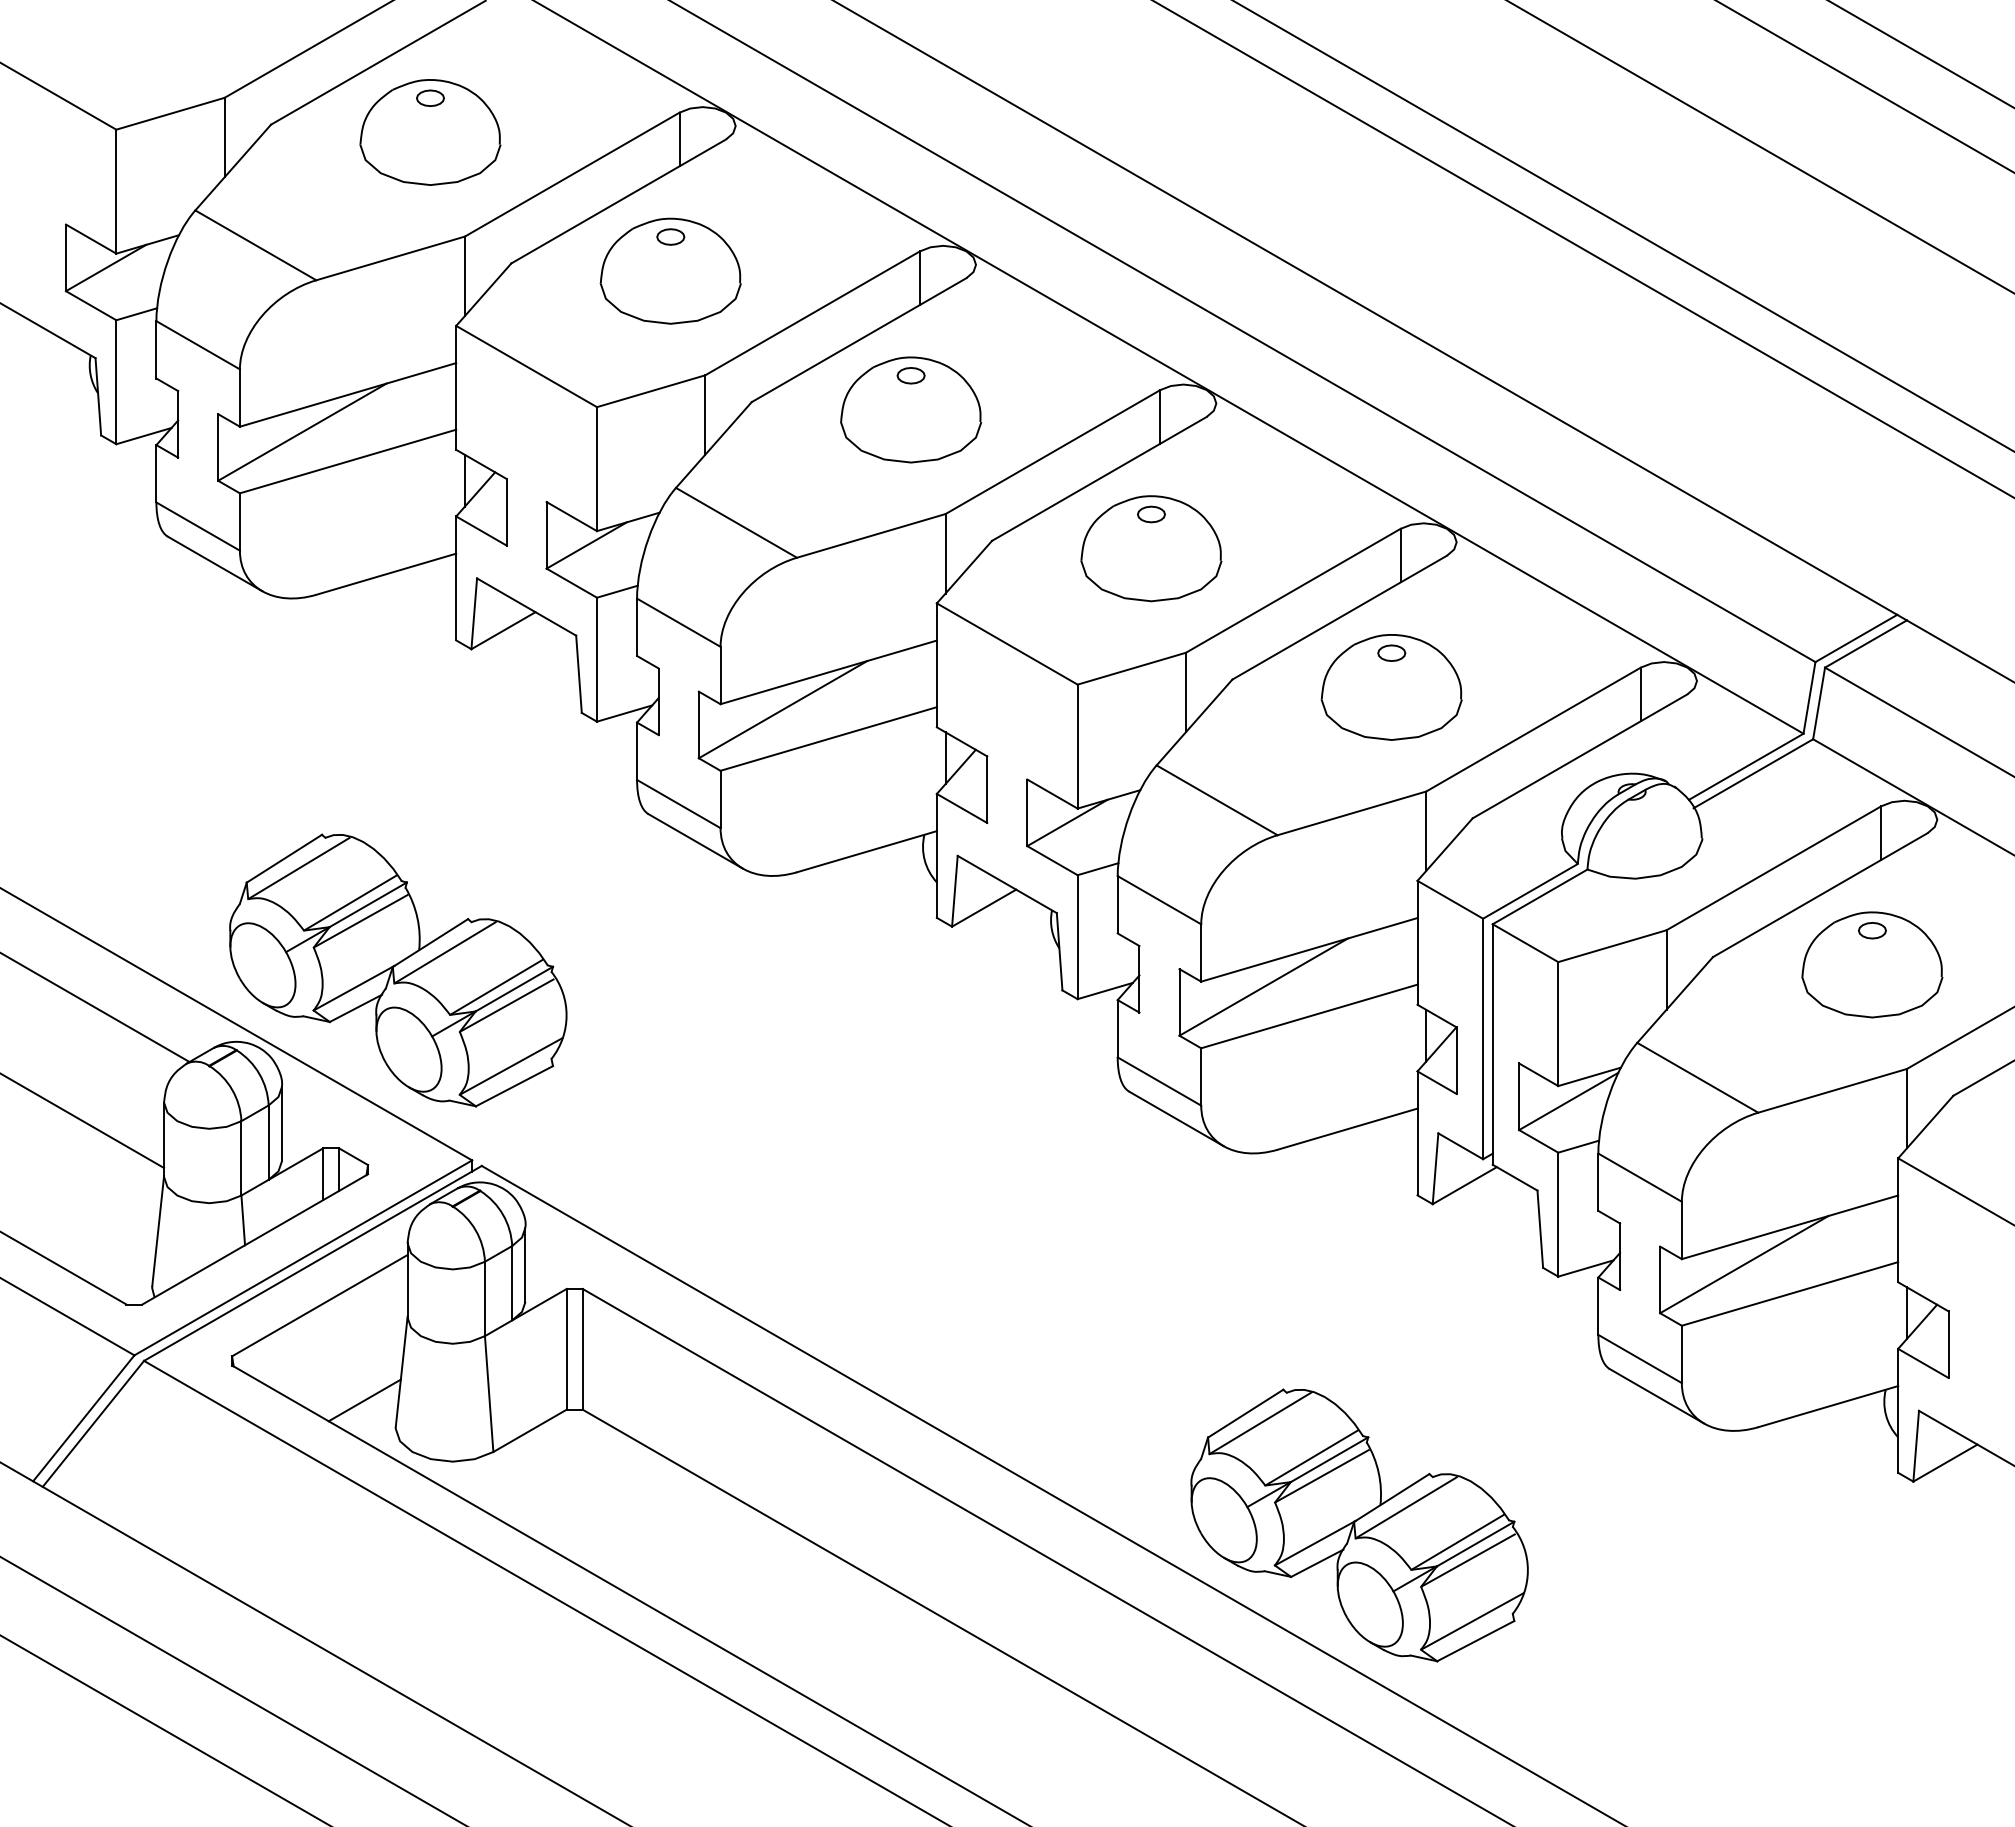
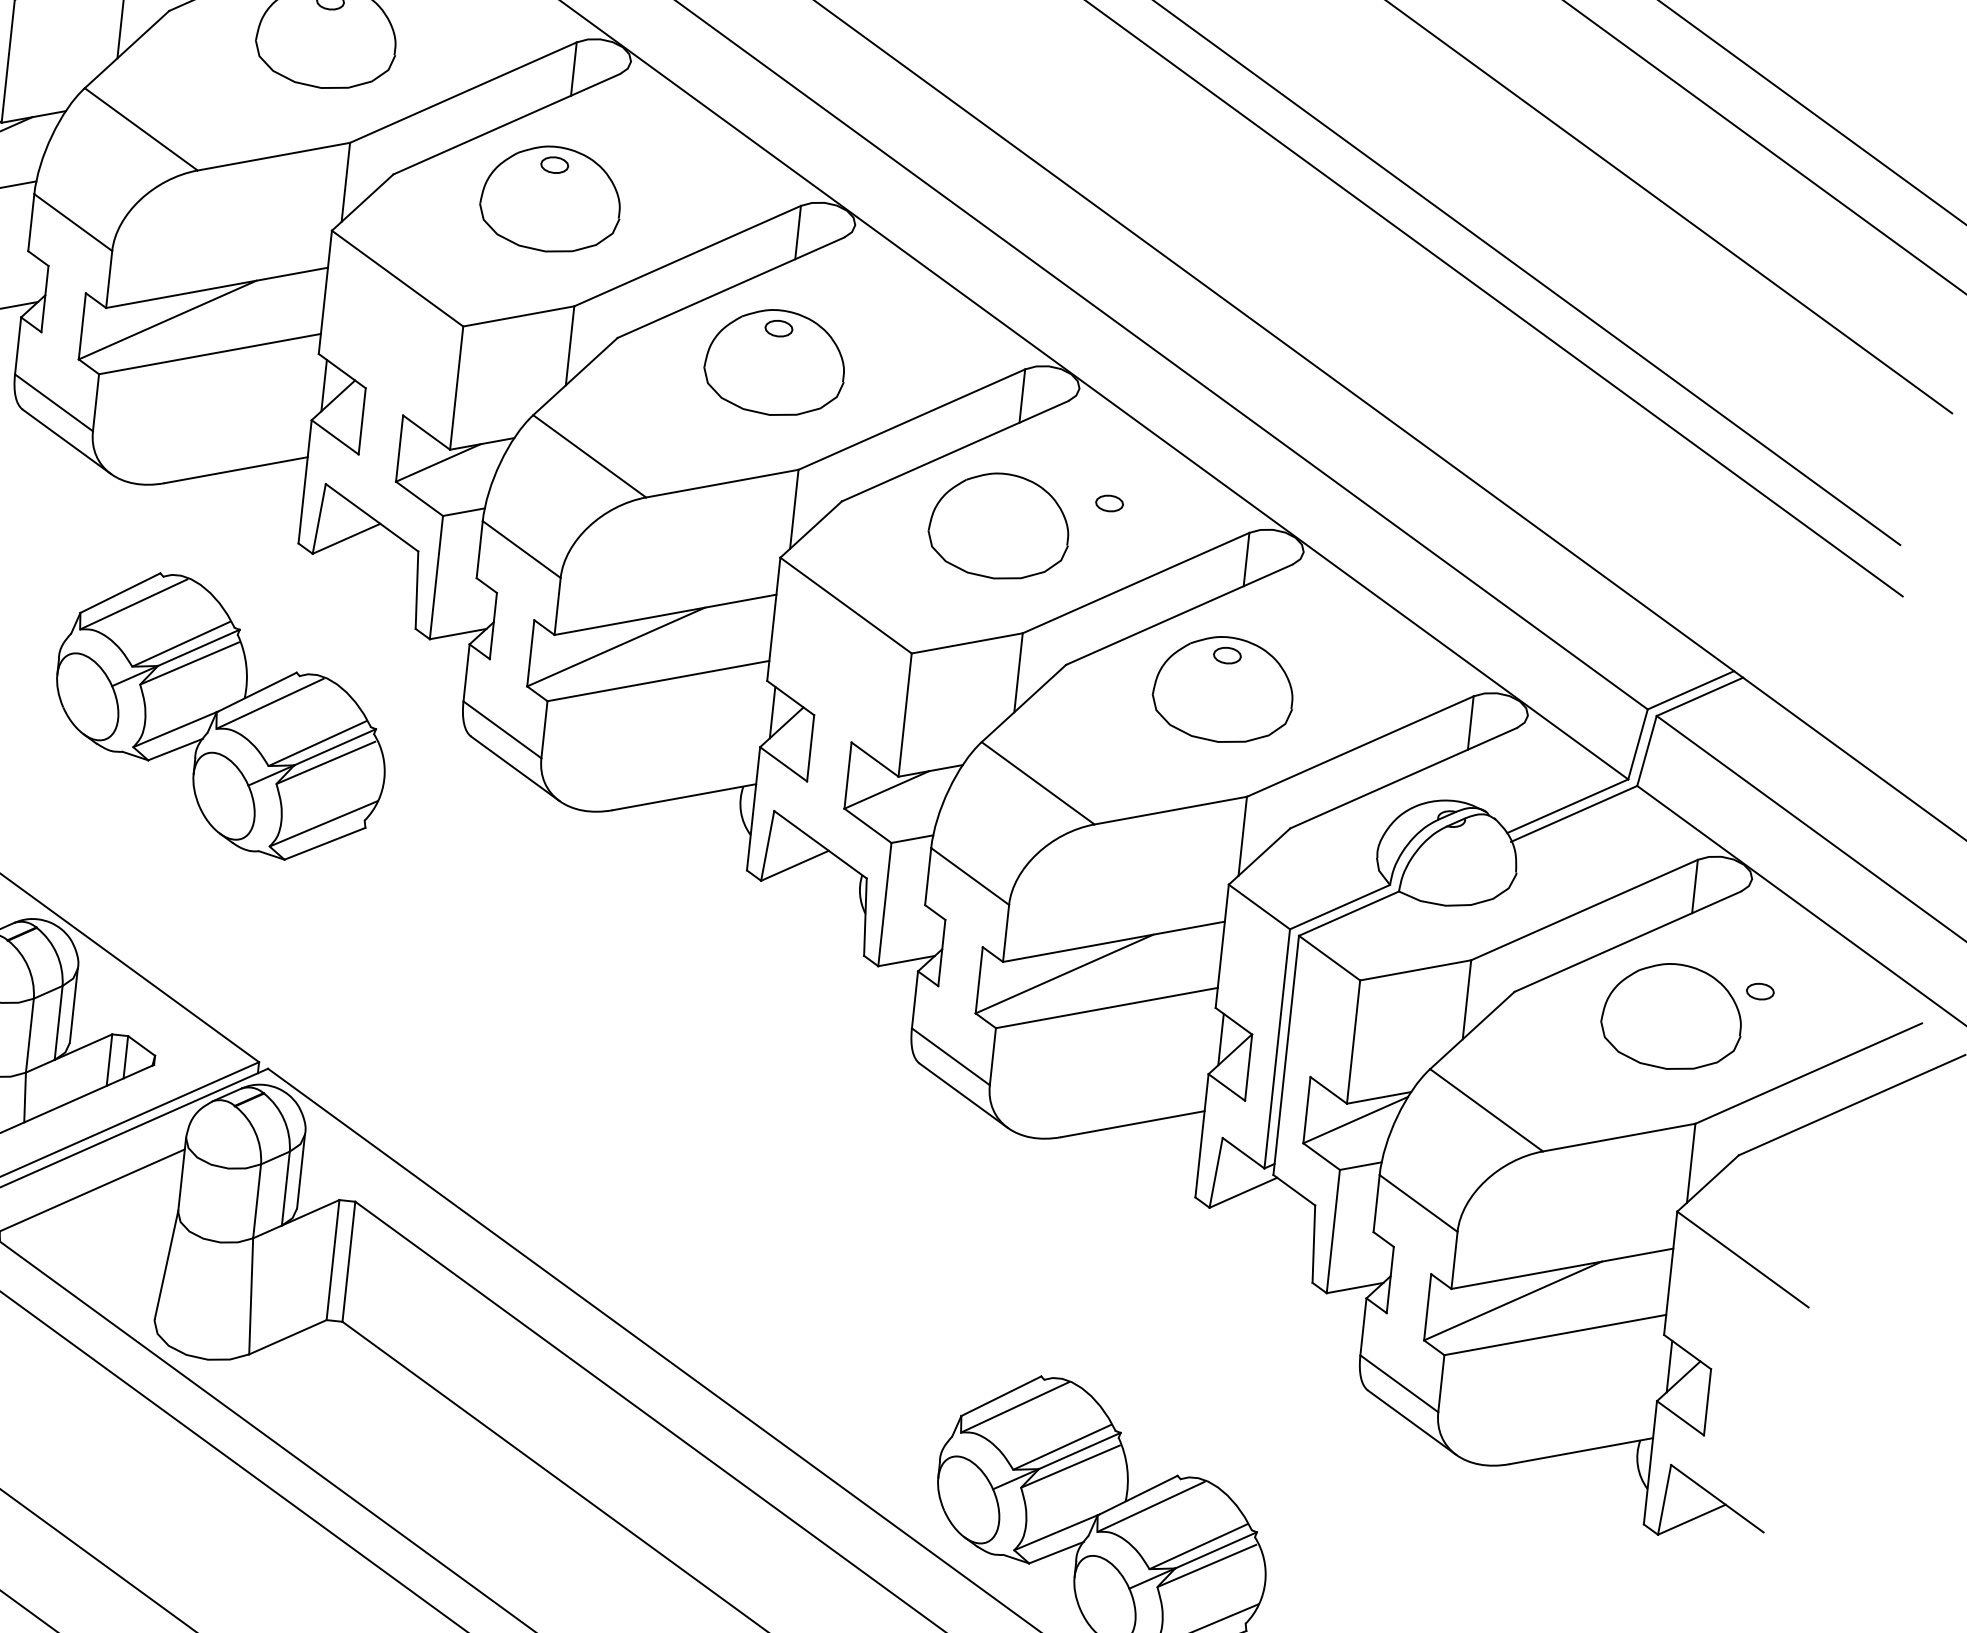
part: (1151, 514) -> (1109, 503), moved
part: (1872, 930) -> (1760, 991), moved
part: (398, 970) -> (221, 716), moved
line: (364, 1400) -> (126, 1289), removed

